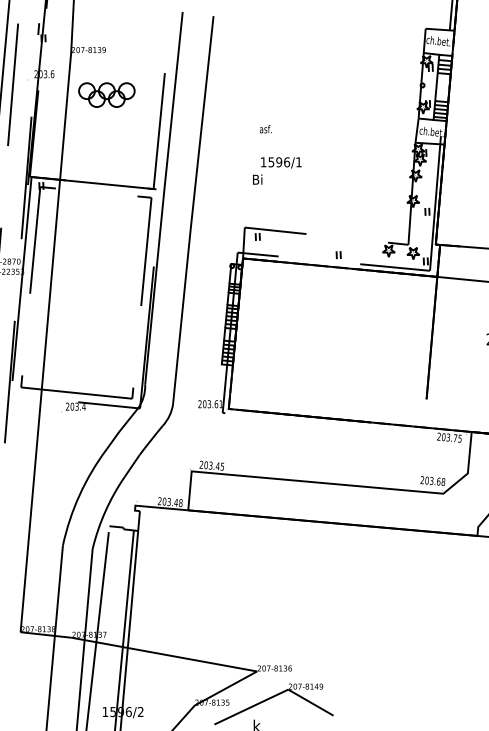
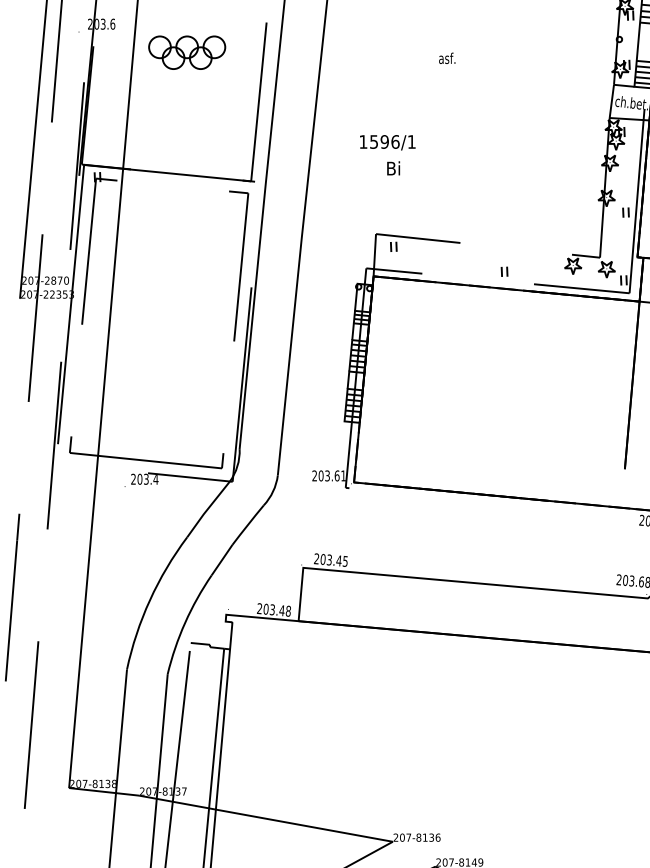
text: (265, 129) -> (446, 58), moved
text: (281, 162) -> (387, 142), moved

